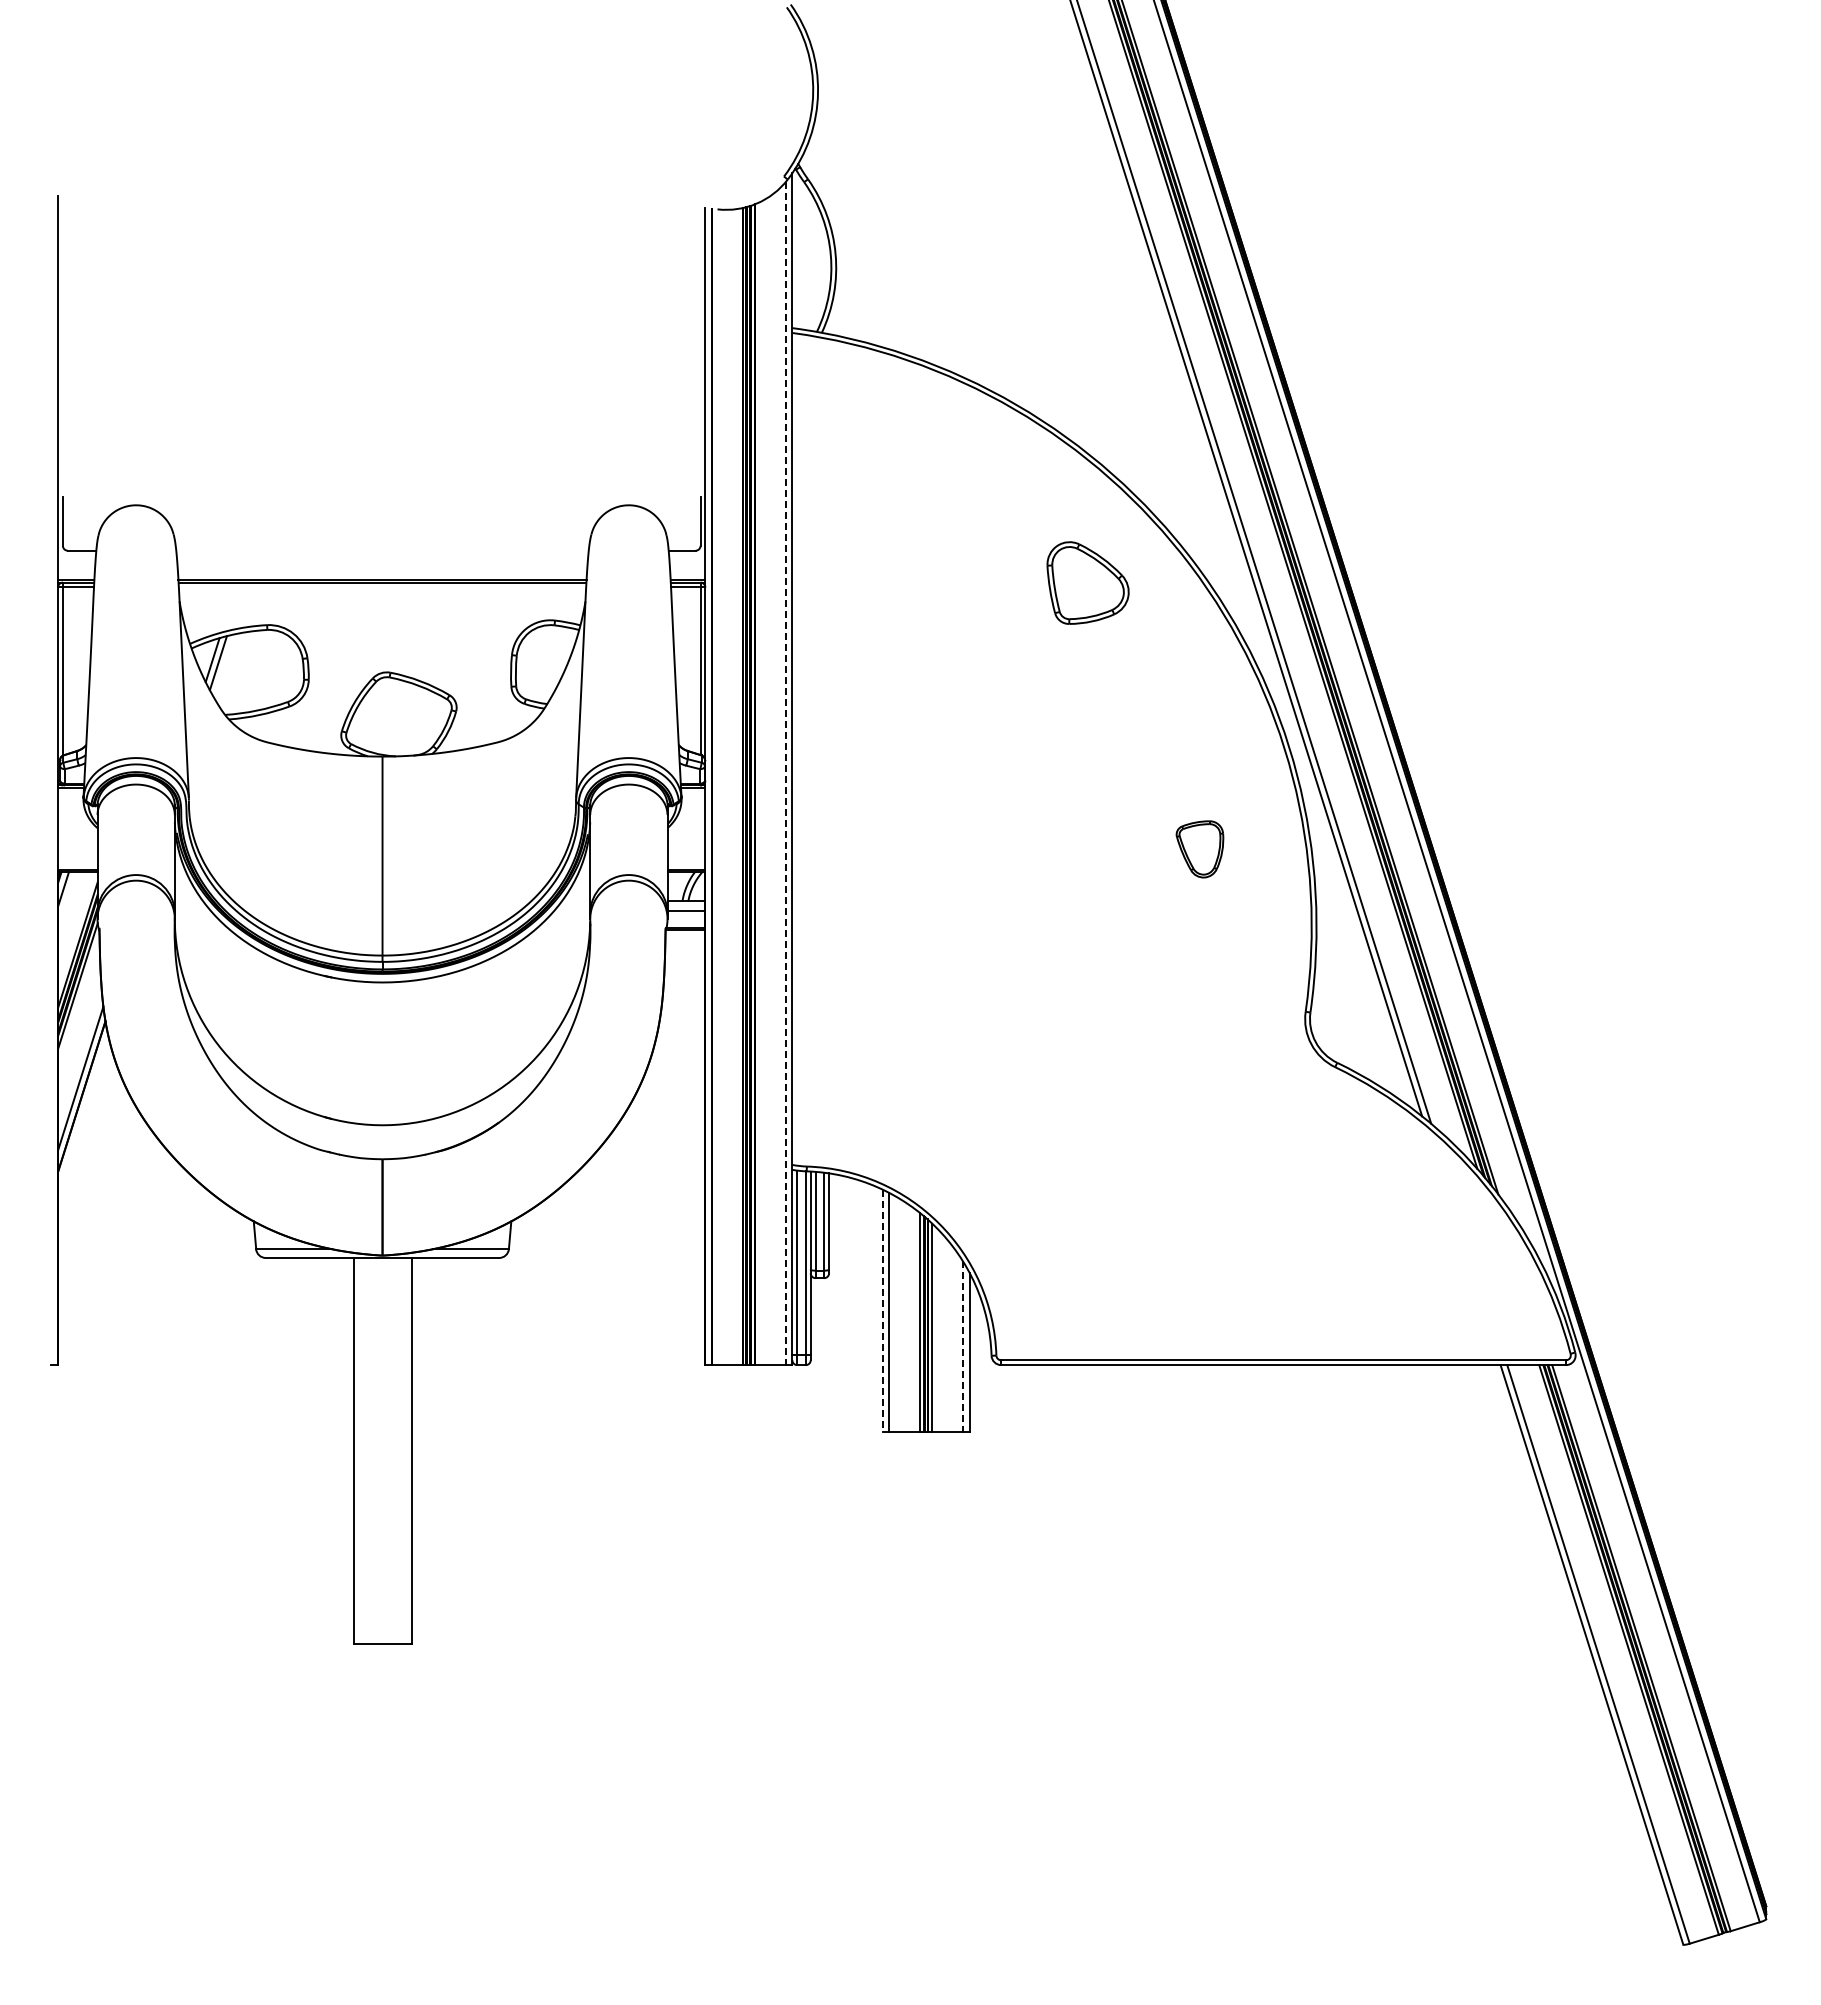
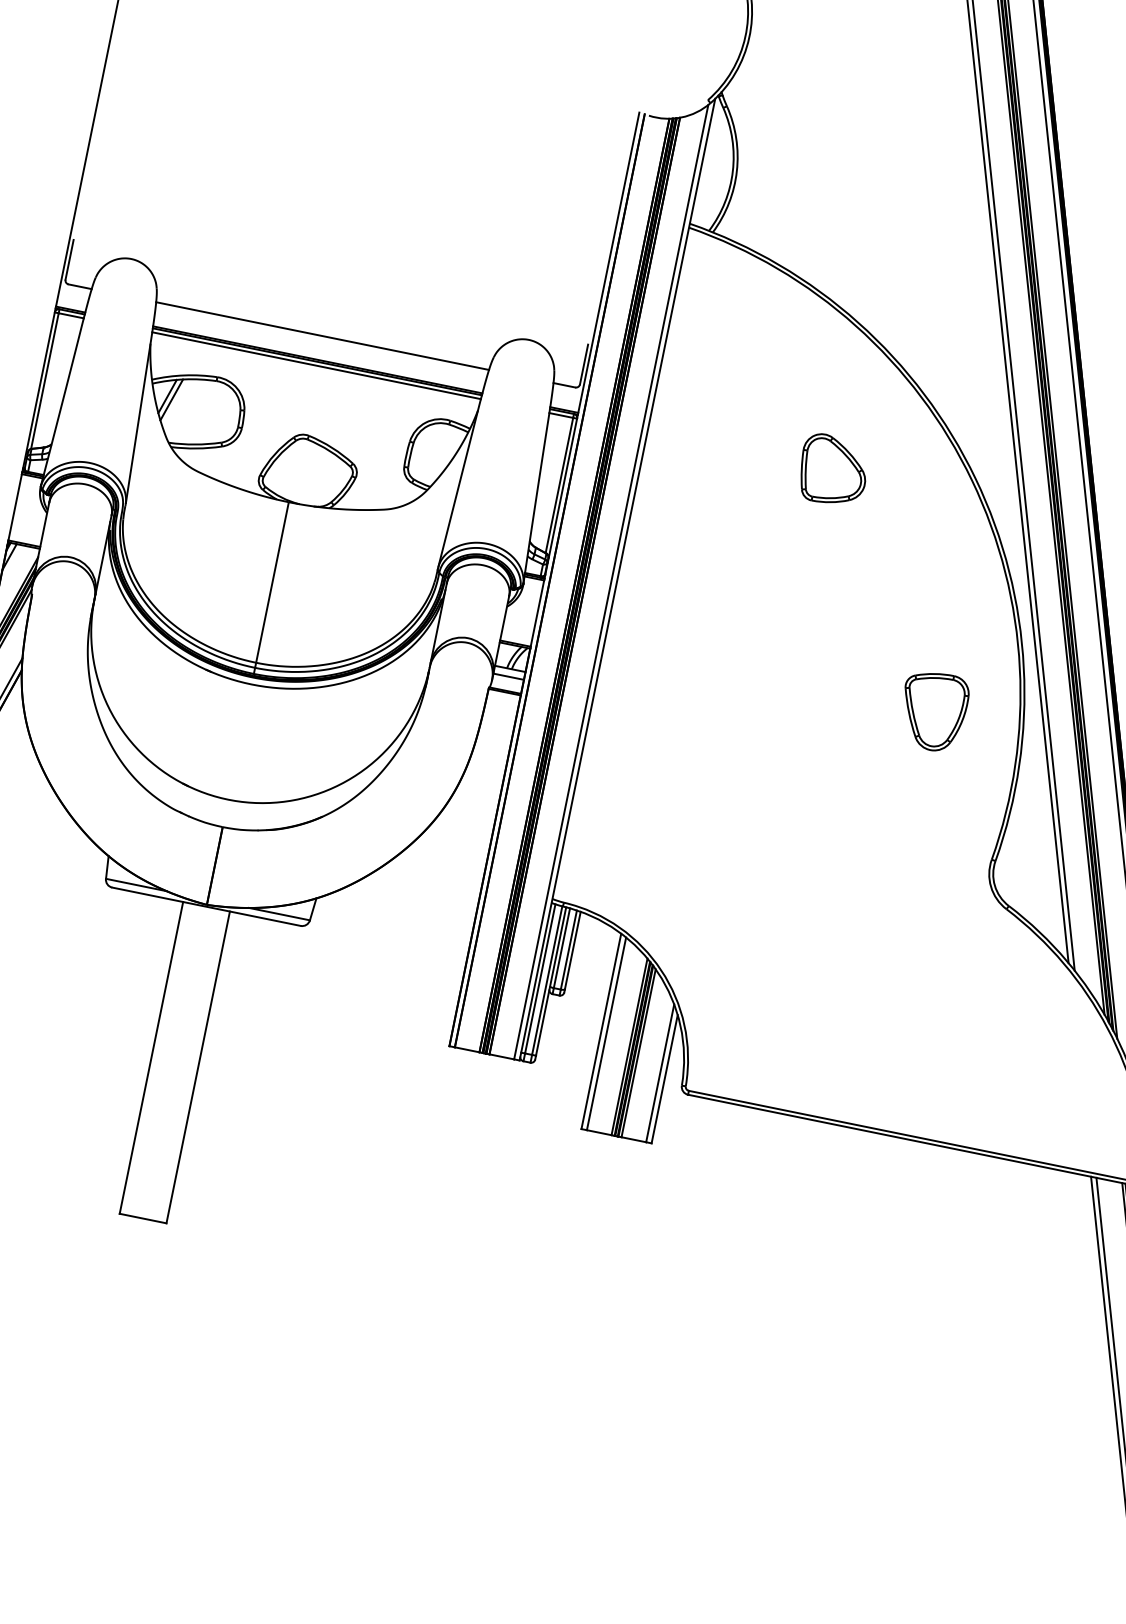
line: (382, 550) -> (322, 335), added
part: (1087, 582) -> (833, 470), moved
line: (382, 587) -> (316, 365), added
line: (785, 774) -> (611, 582), dashed -> solid
part: (1199, 849) -> (932, 711), size x1.67
line: (882, 1311) -> (601, 1032), dashed -> solid
line: (962, 1346) -> (659, 1073), dashed -> solid

